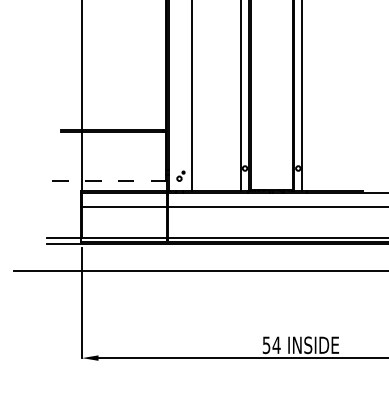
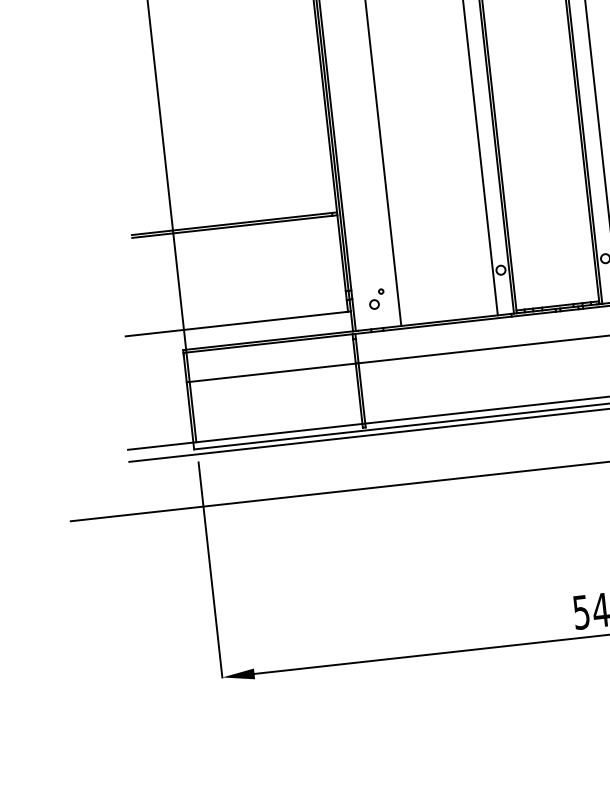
line: (109, 180) -> (237, 323), dashed -> solid

